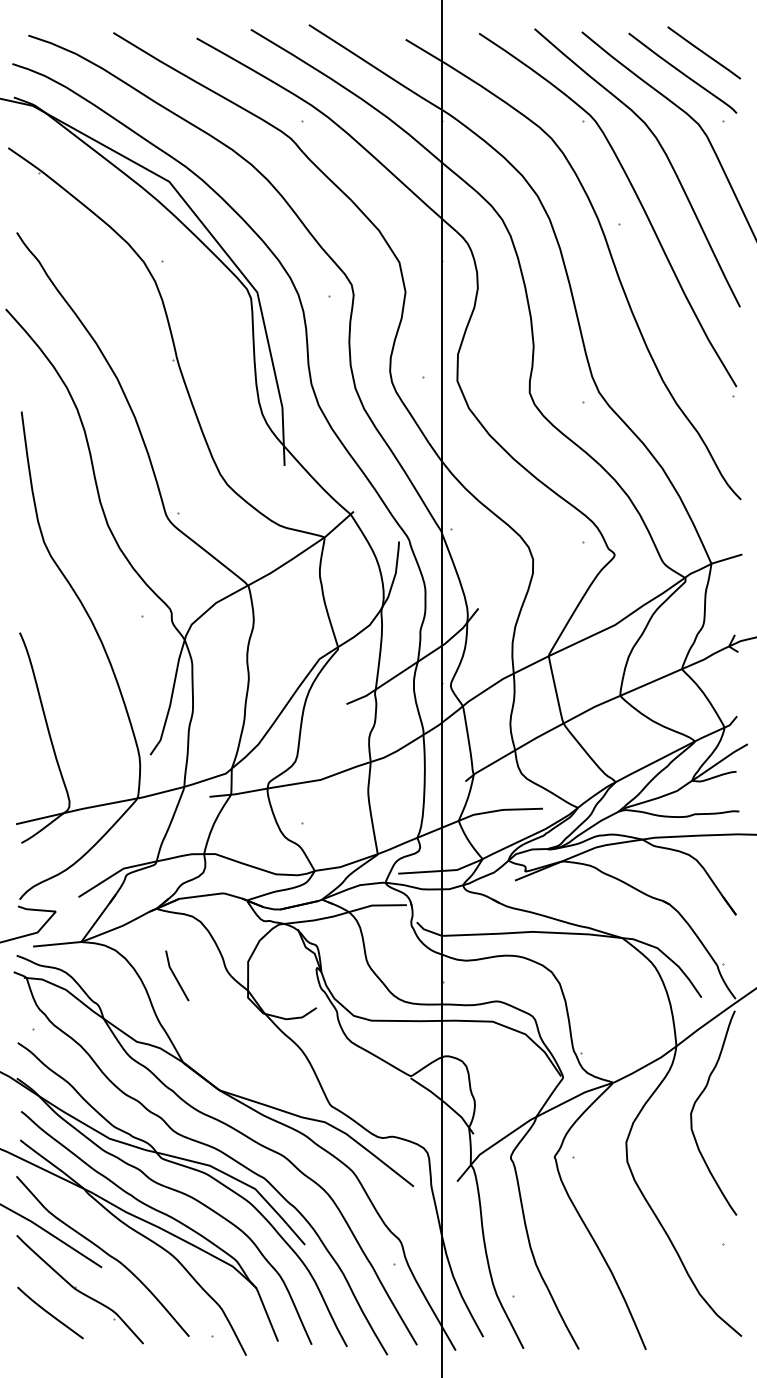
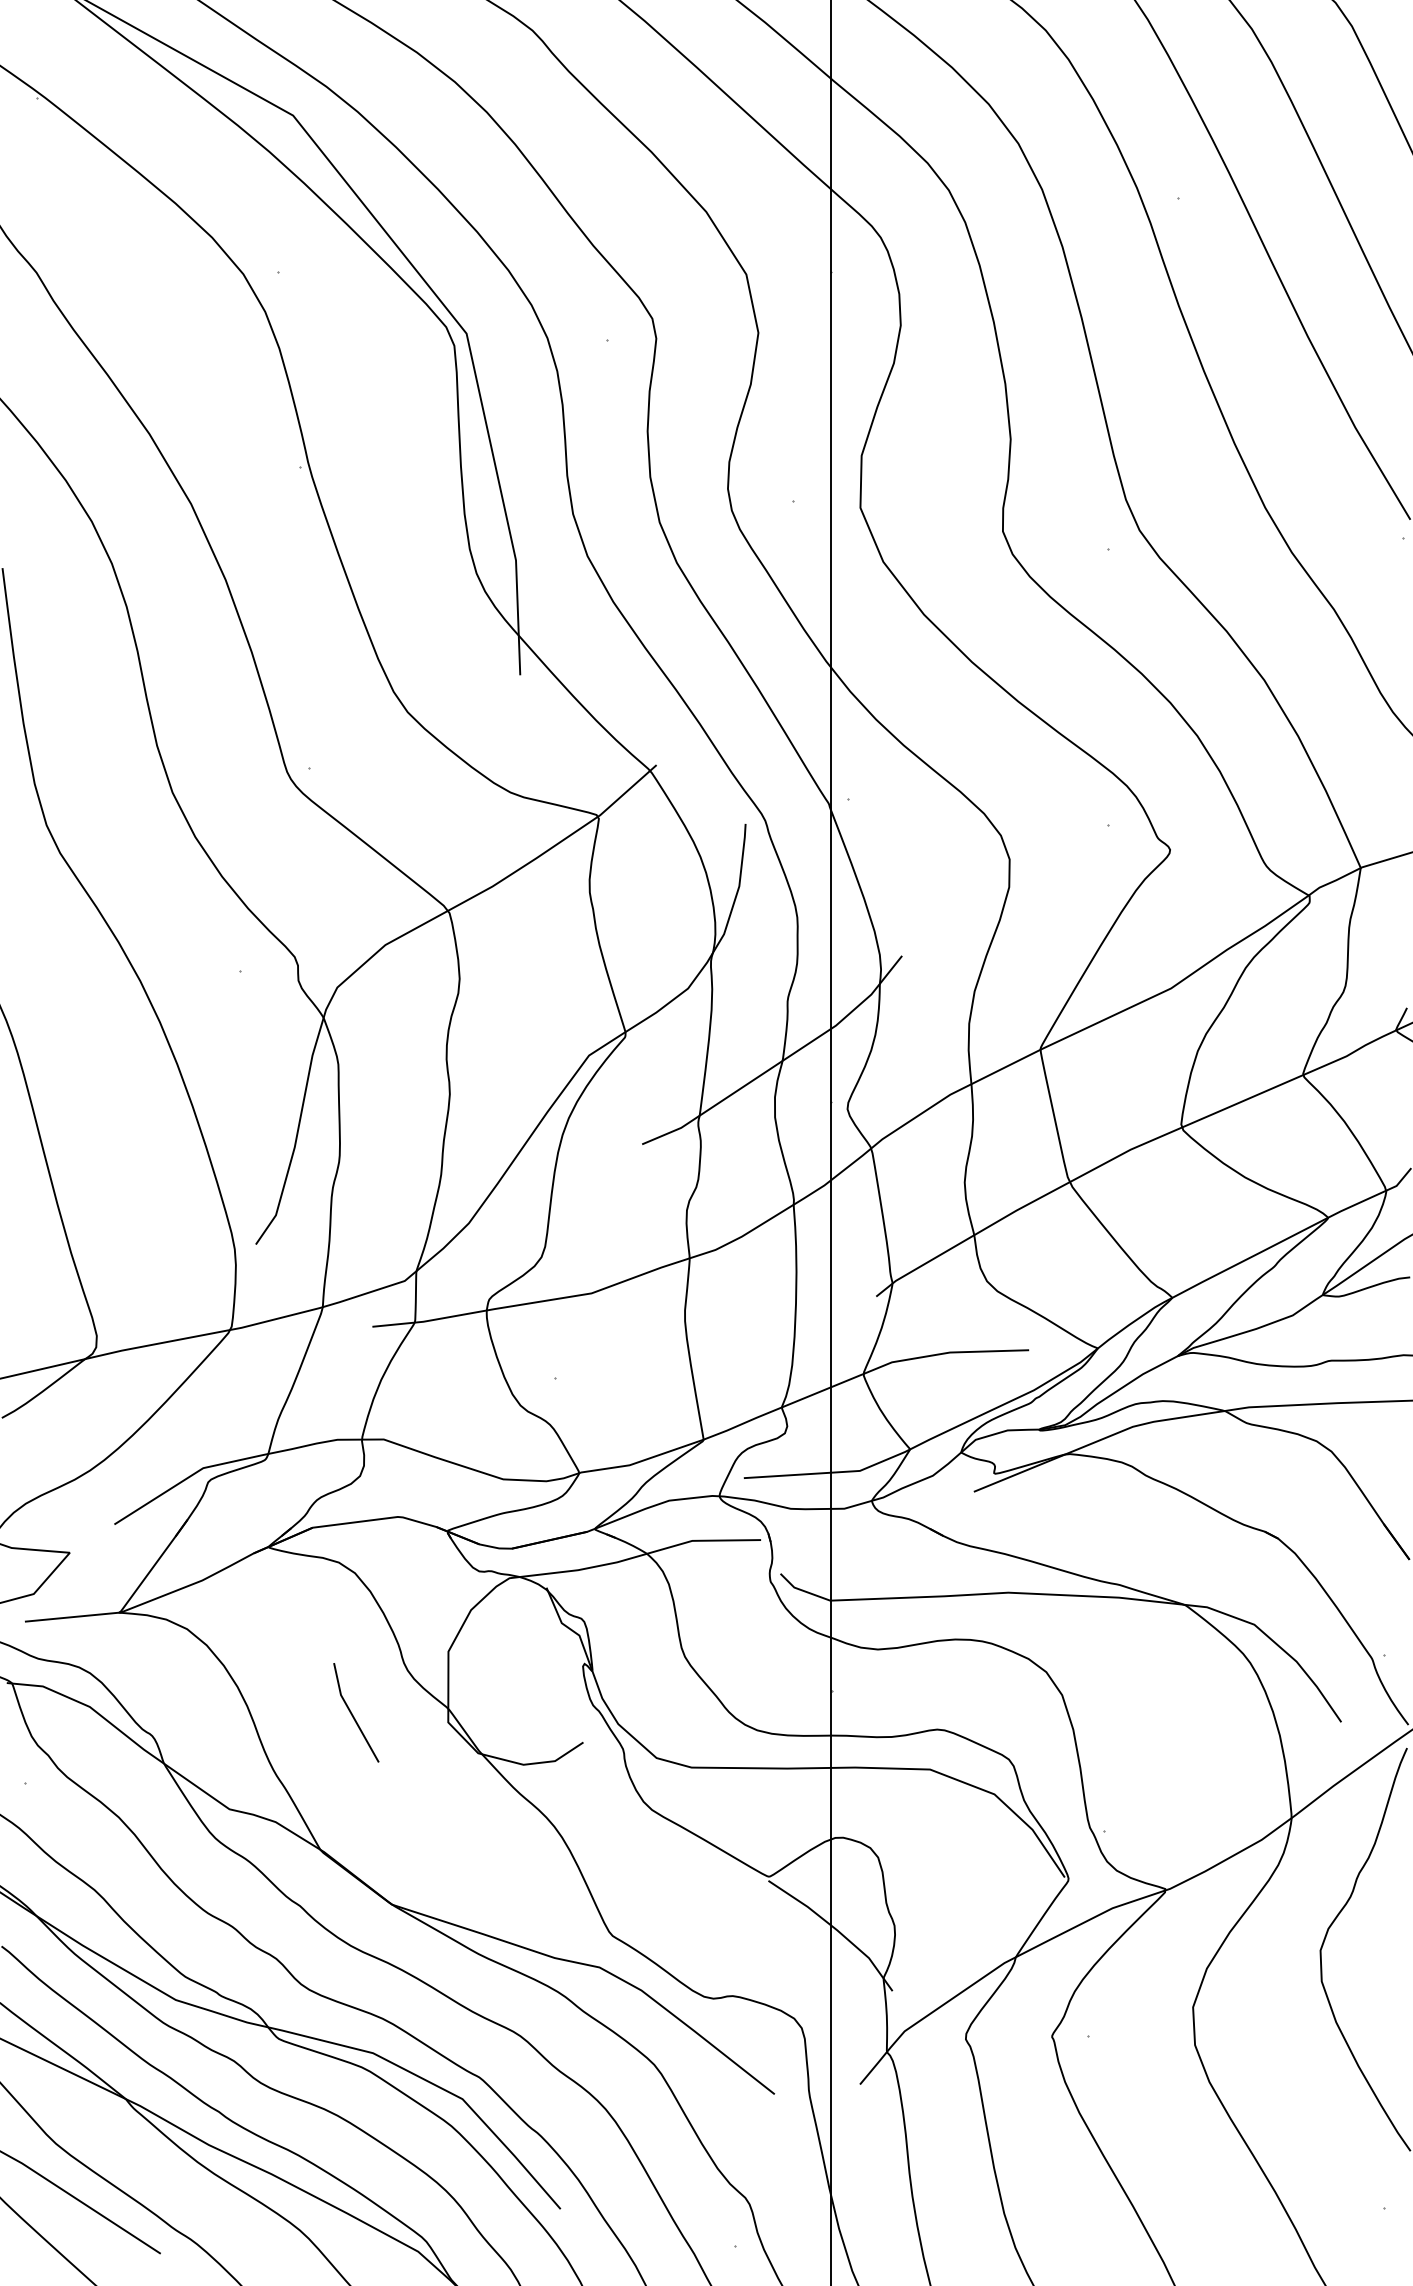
line: (176, 976) -> (354, 1714), moved

